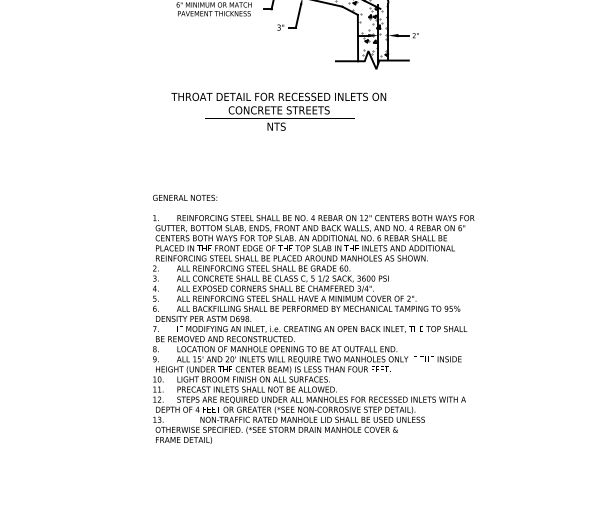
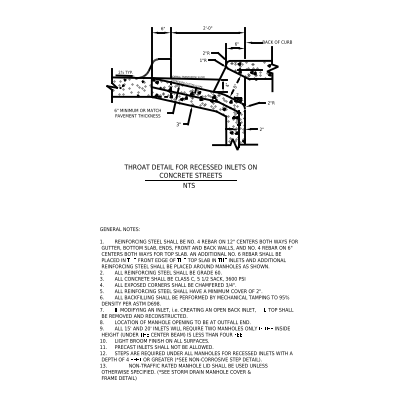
text: (278, 110) -> (190, 175), moved

